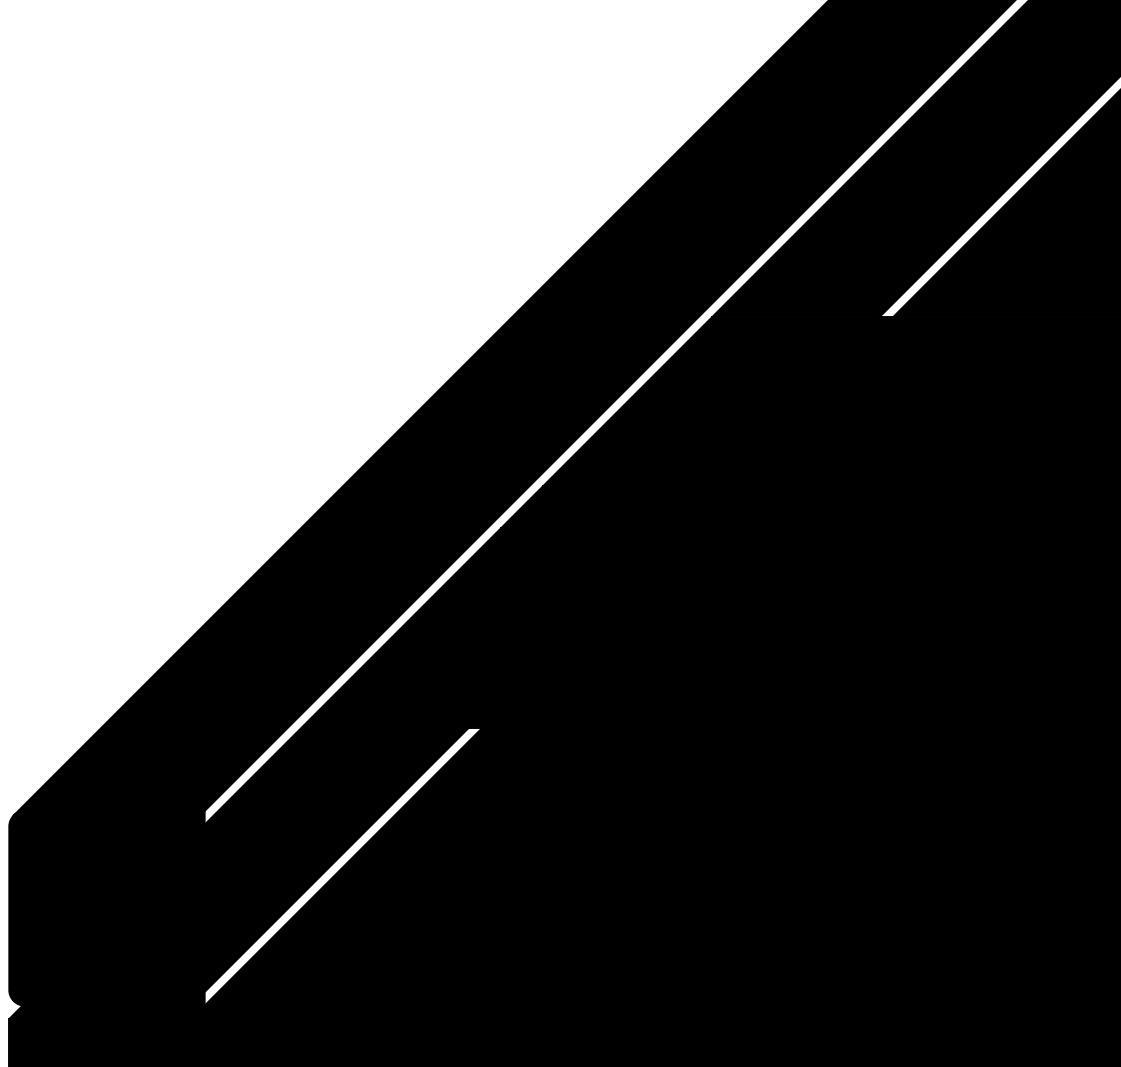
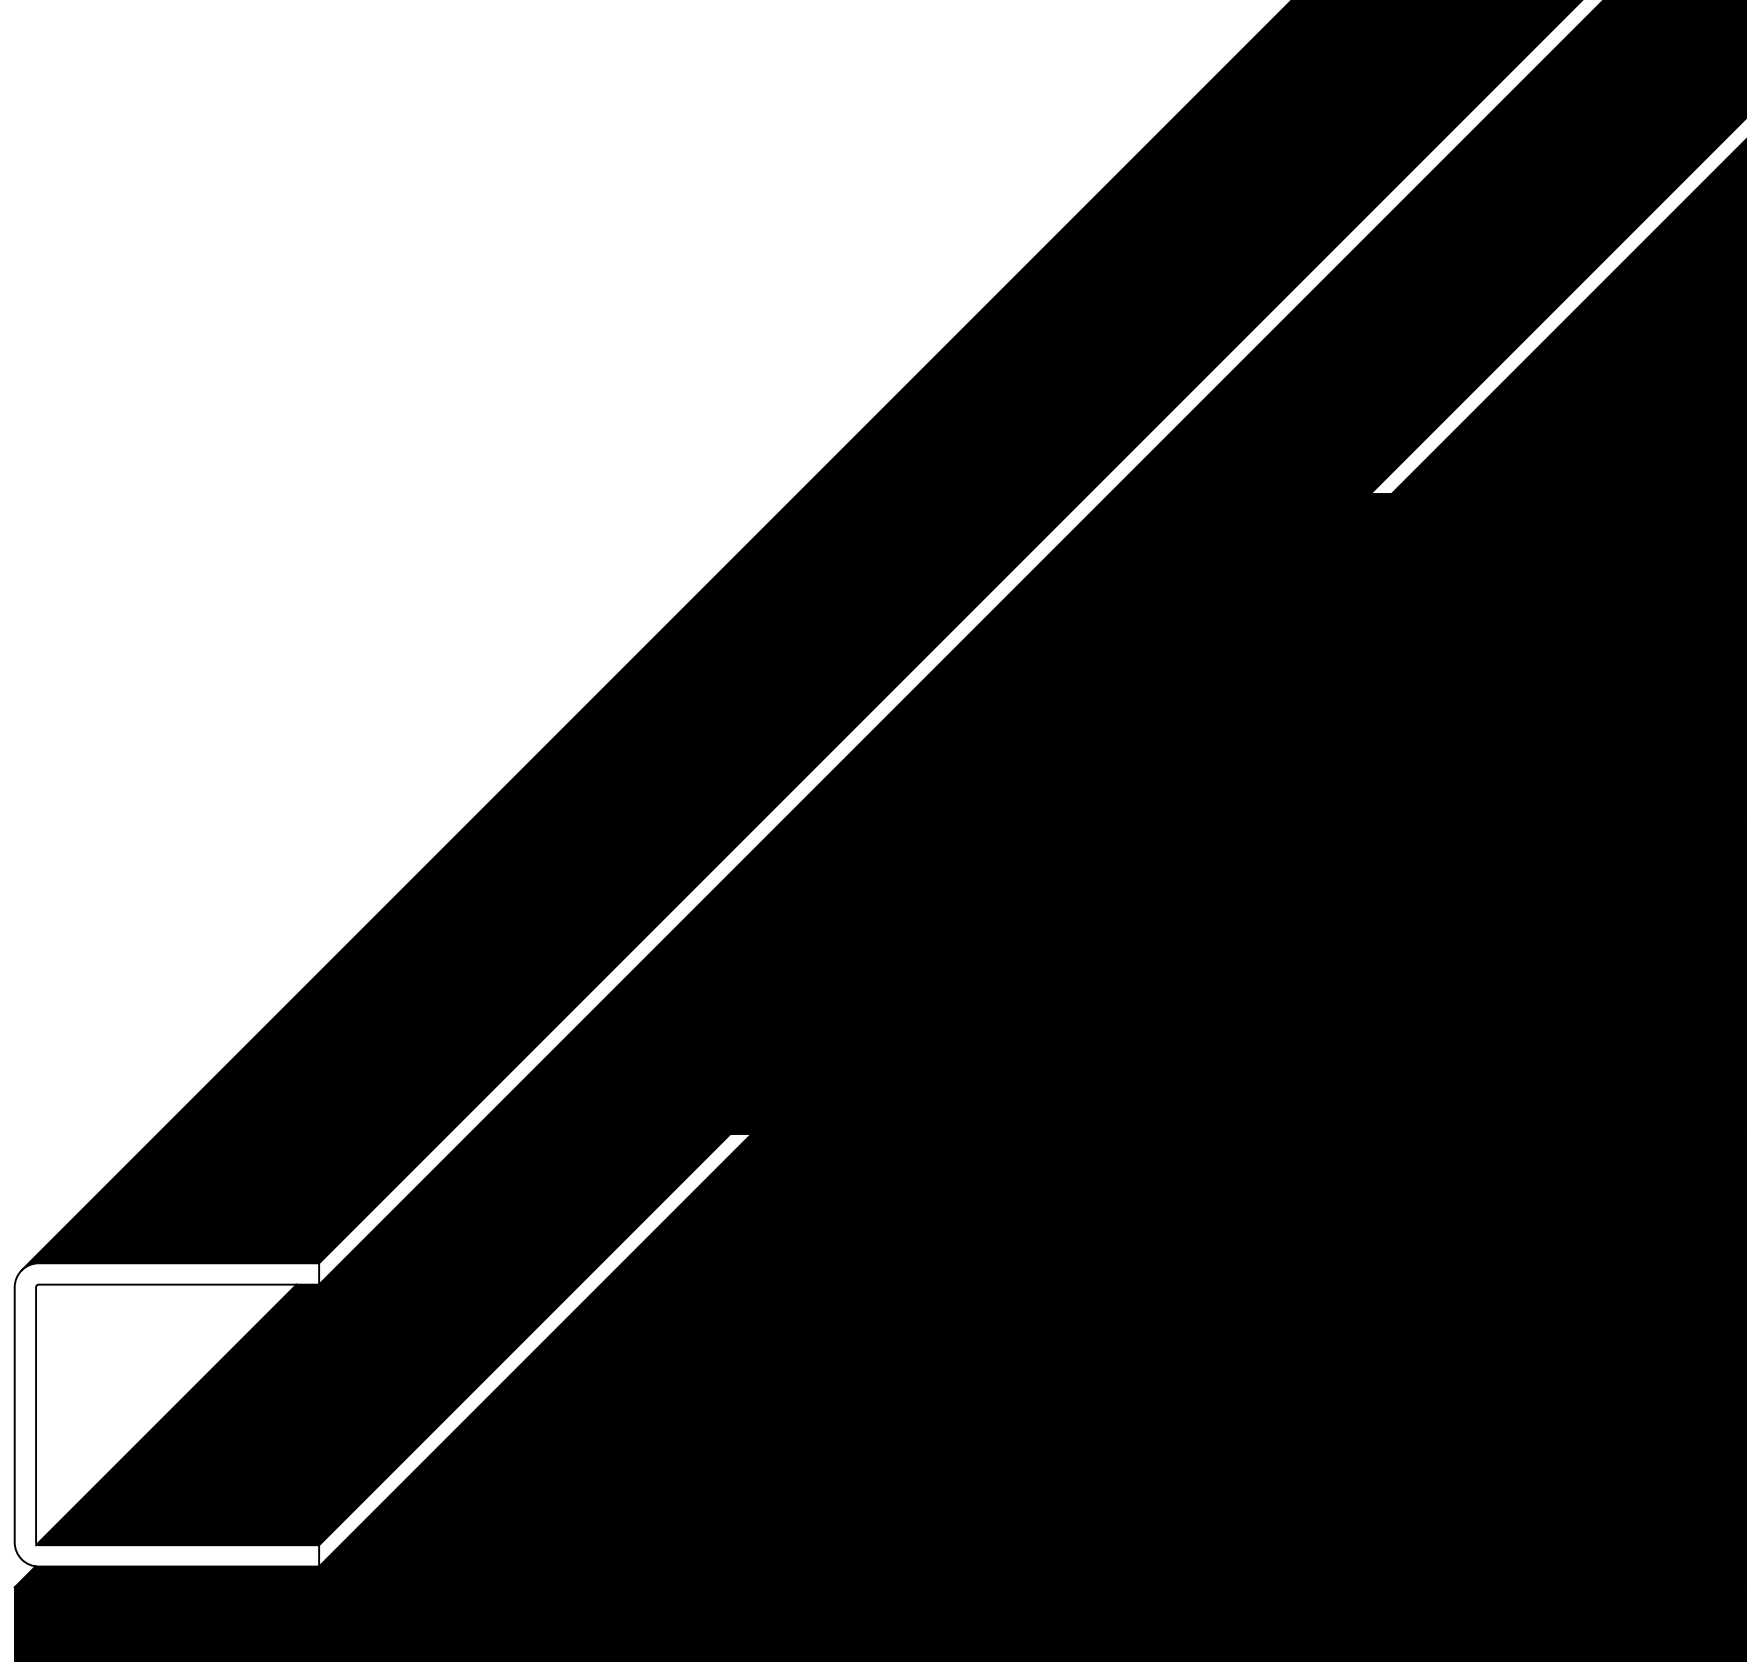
fill: (106, 907) -> (166, 1413), removed

